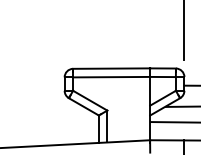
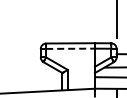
line: (113, 76) -> (71, 48), solid -> dashed

